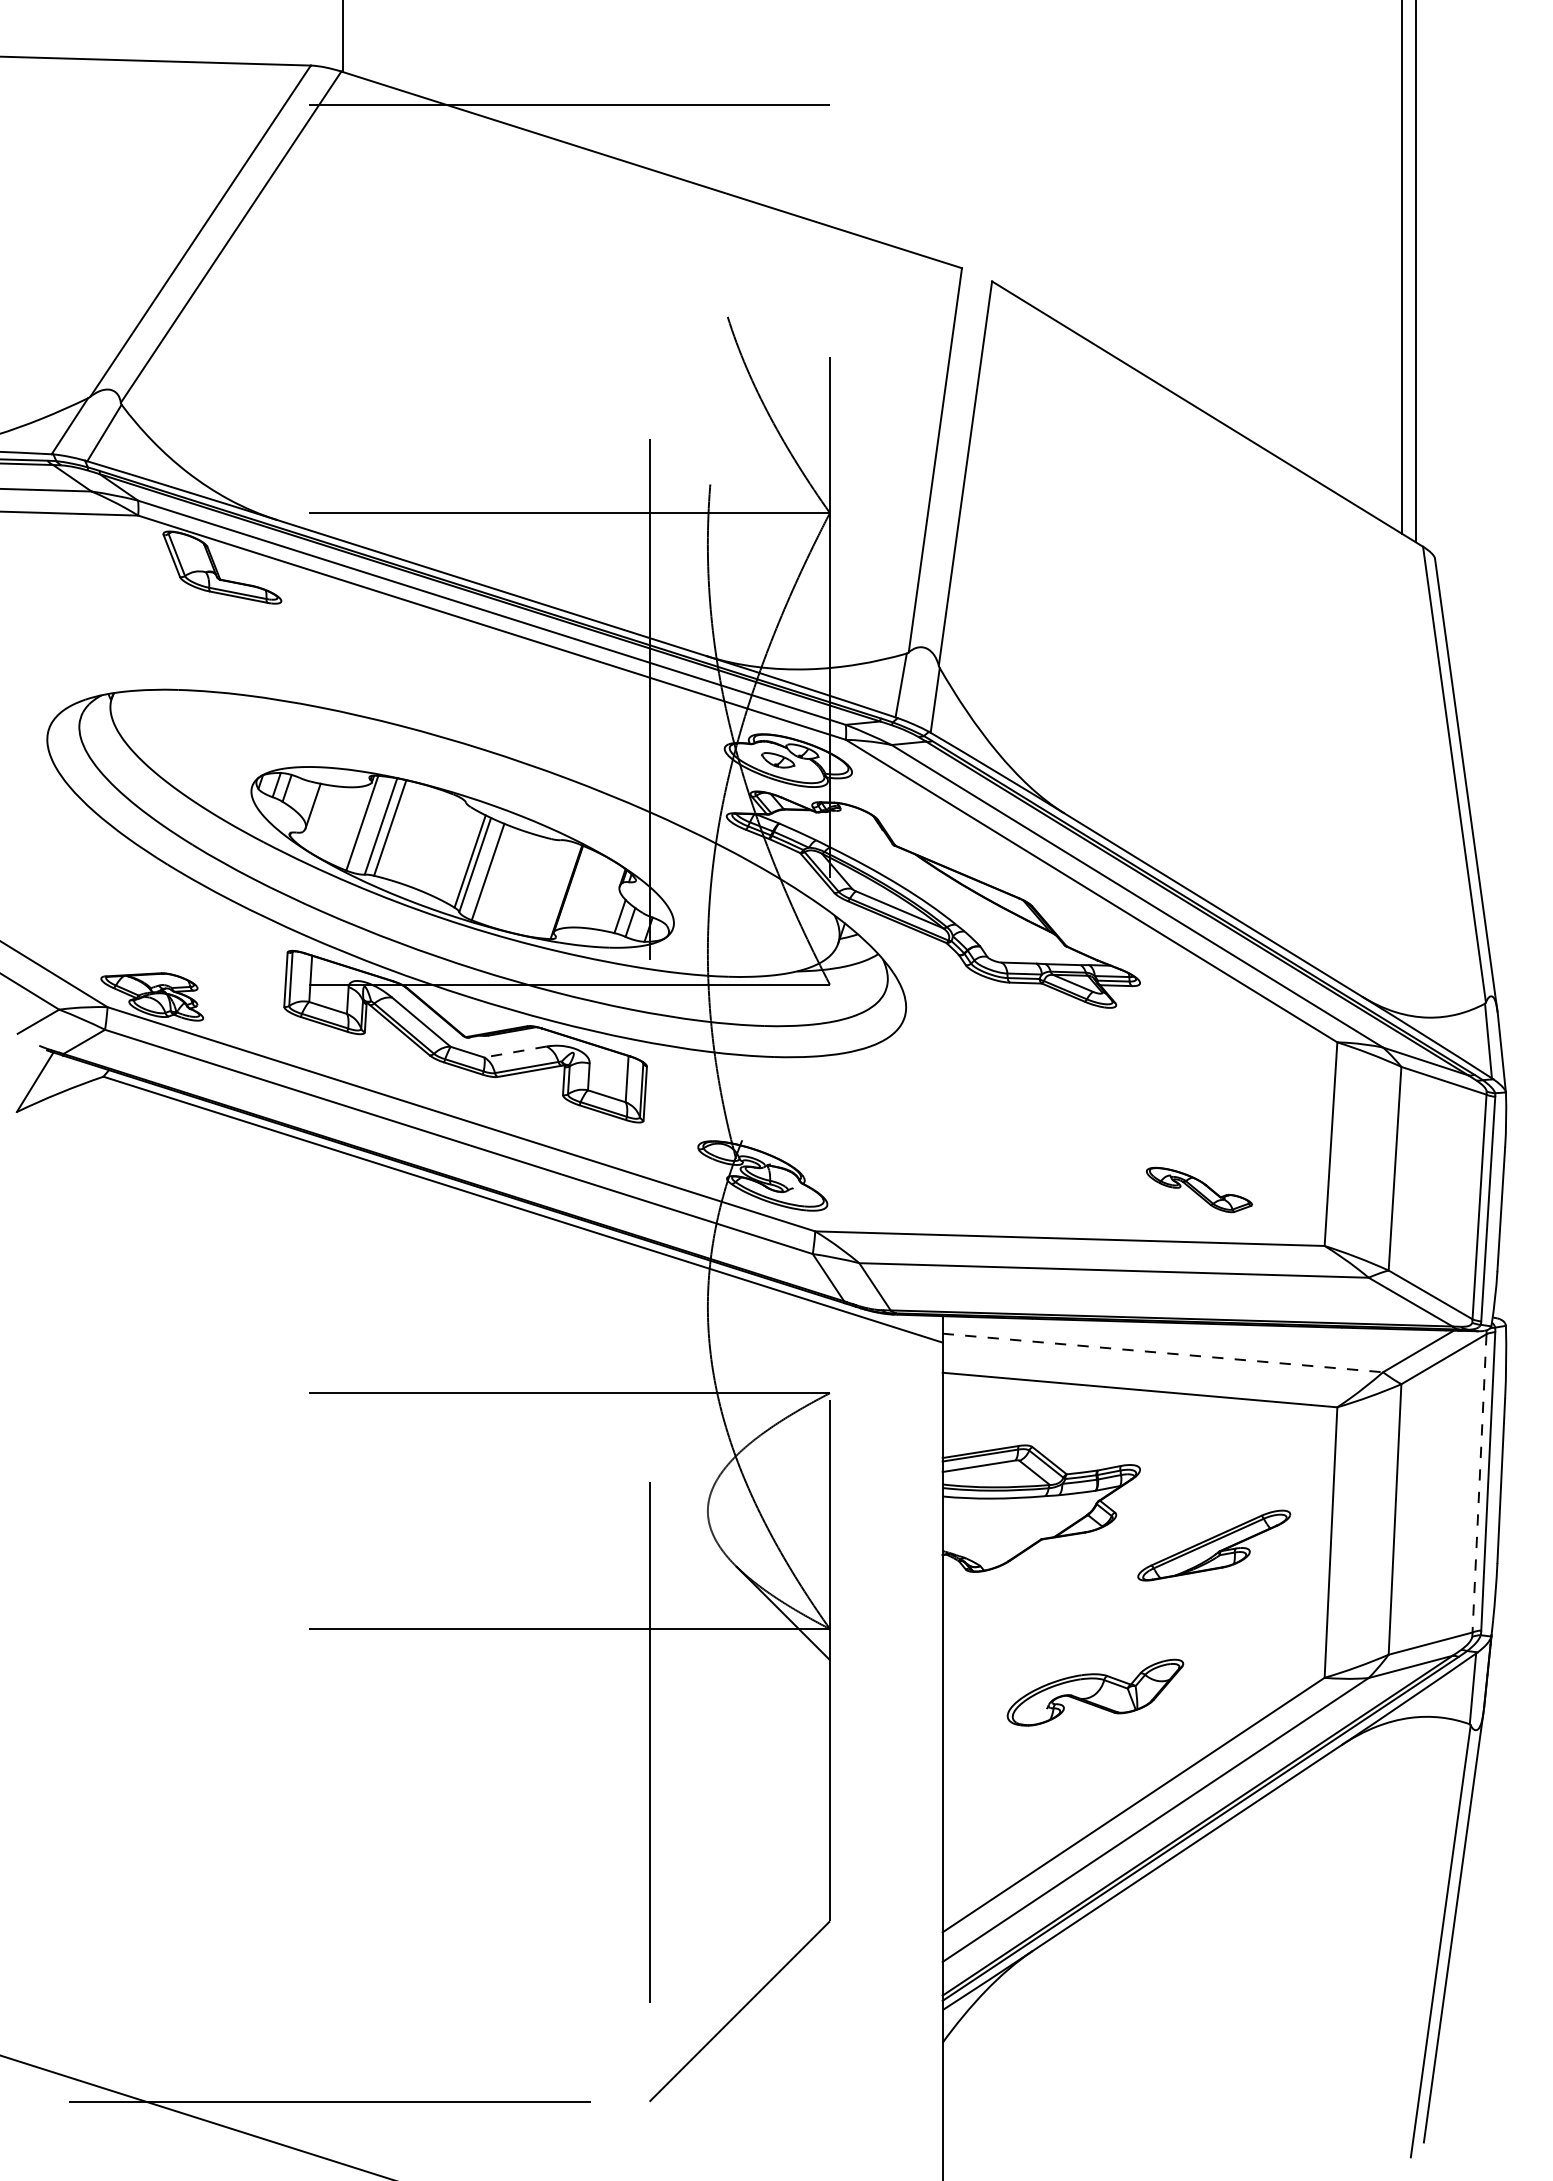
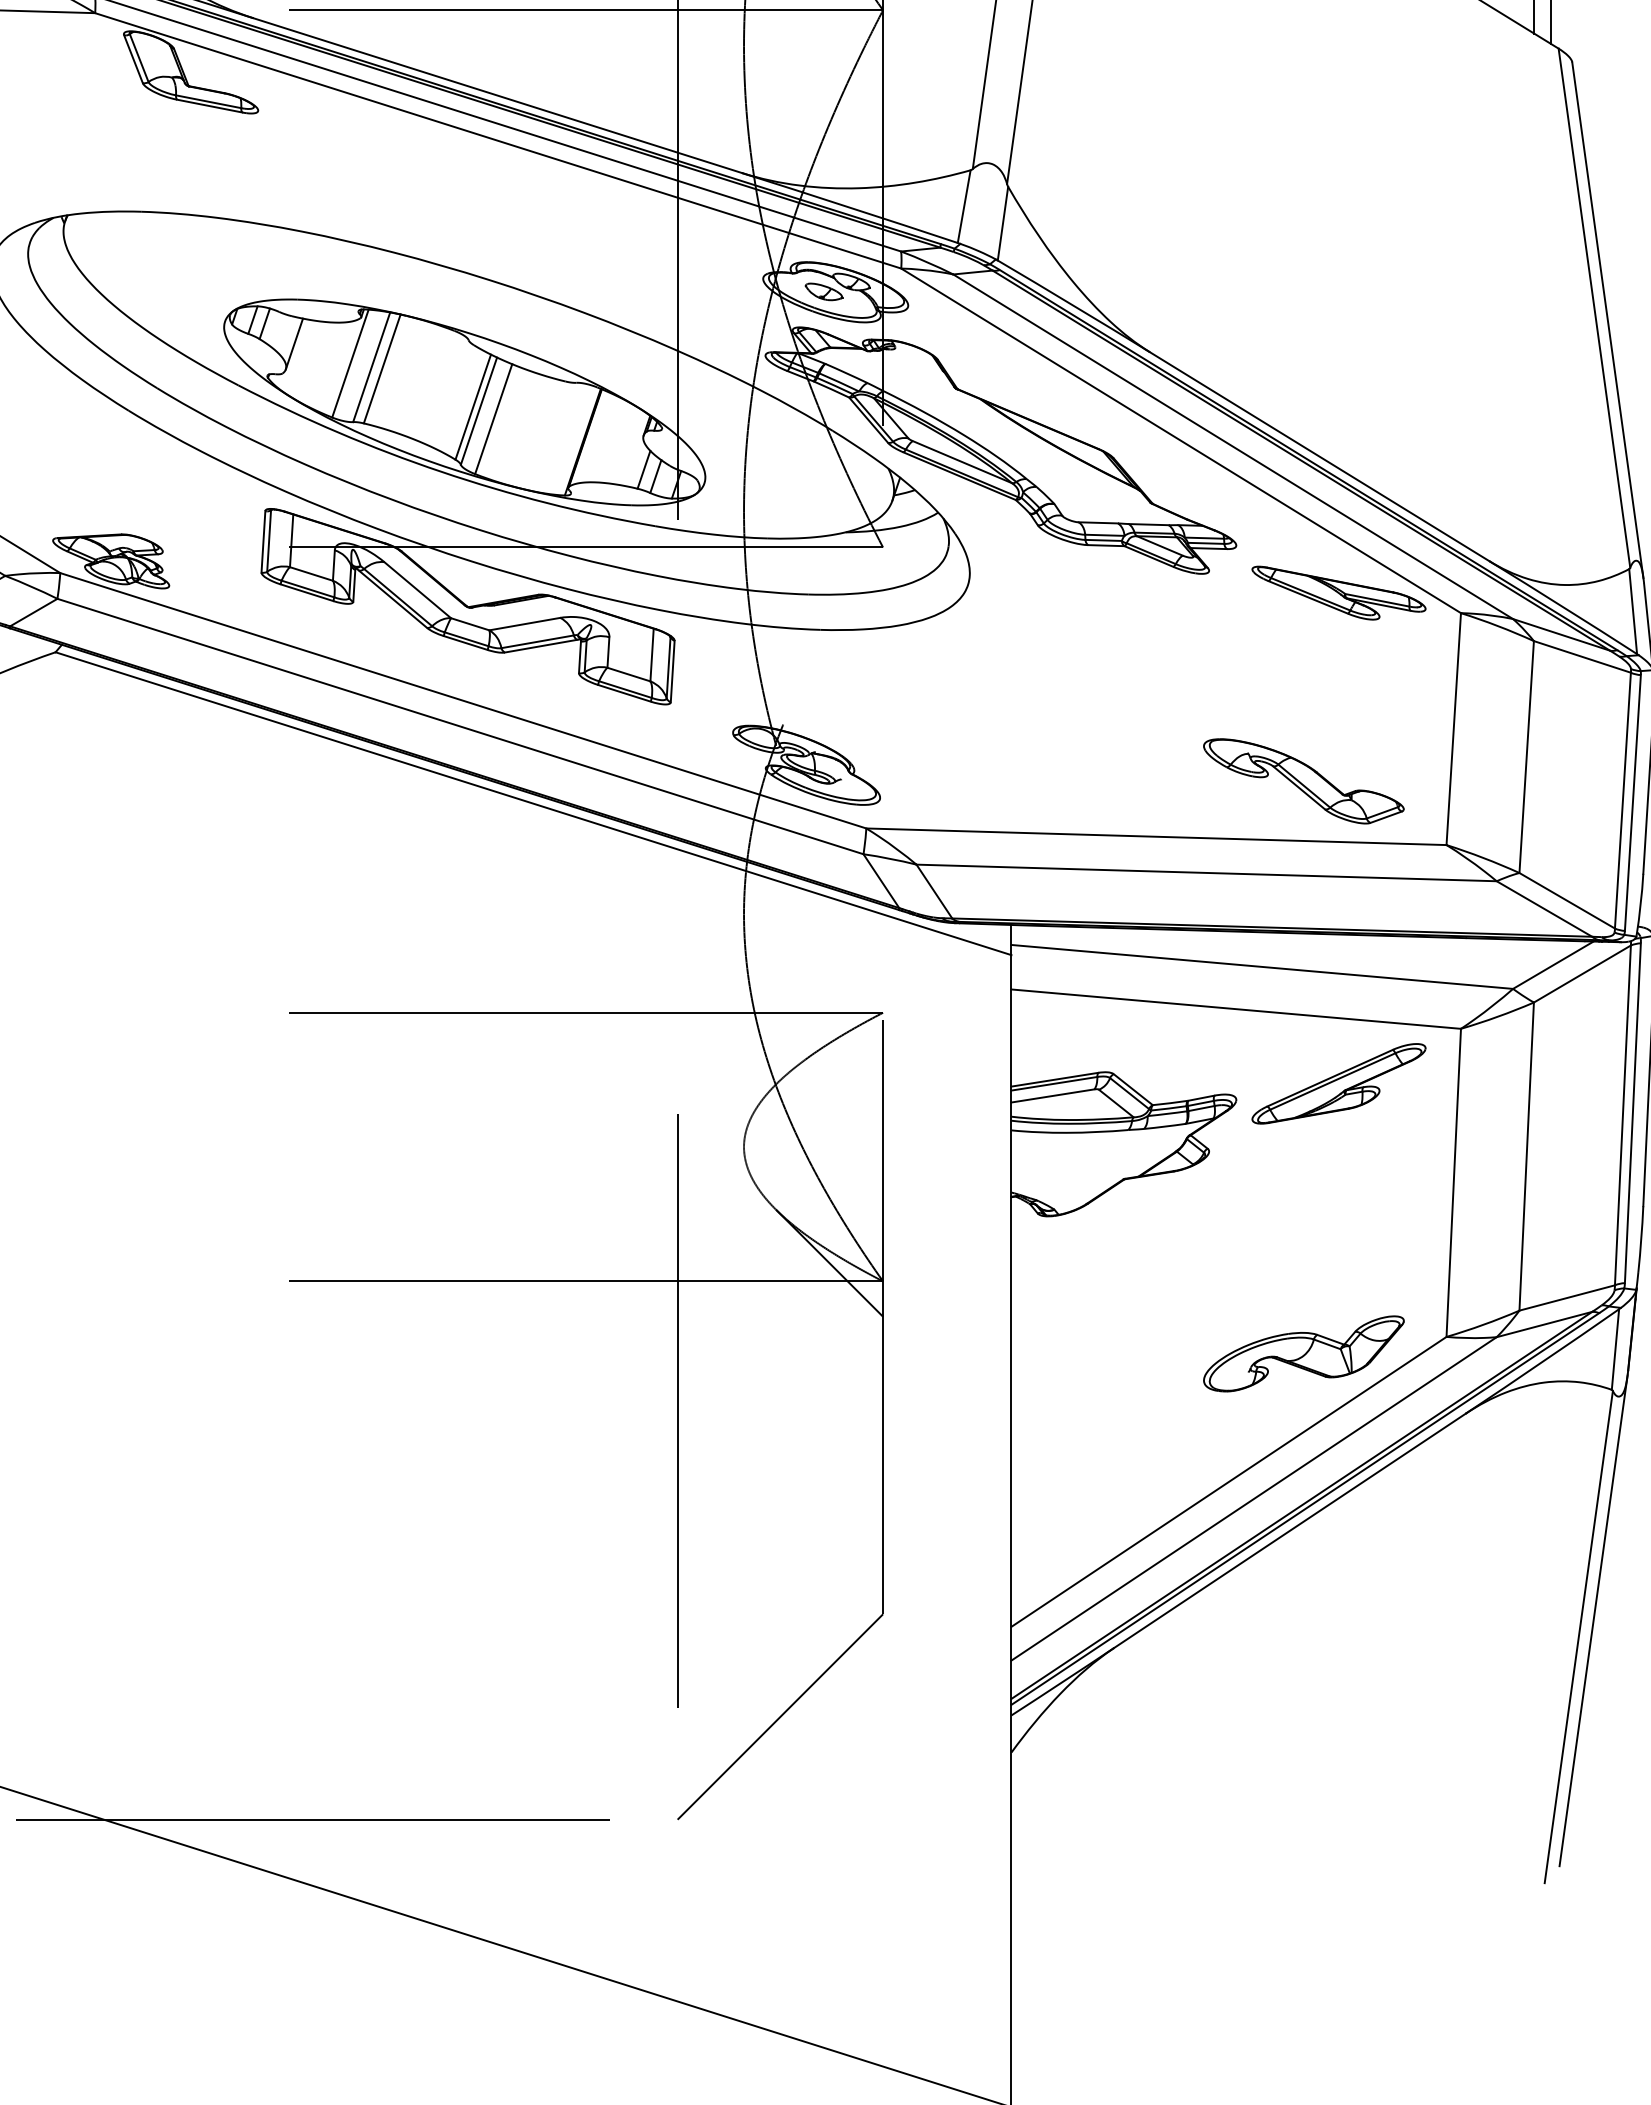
part: (1230, 1024) -> (1339, 592), added
line: (515, 1052) -> (524, 624), dashed -> solid
part: (1199, 1189) -> (1303, 780), size x1.67
line: (1163, 1353) -> (1262, 967), dashed -> solid
line: (1479, 1483) -> (1622, 1115), dashed -> solid
part: (1214, 1545) -> (1339, 1083), moved
part: (1095, 1692) -> (1303, 1353), moved

